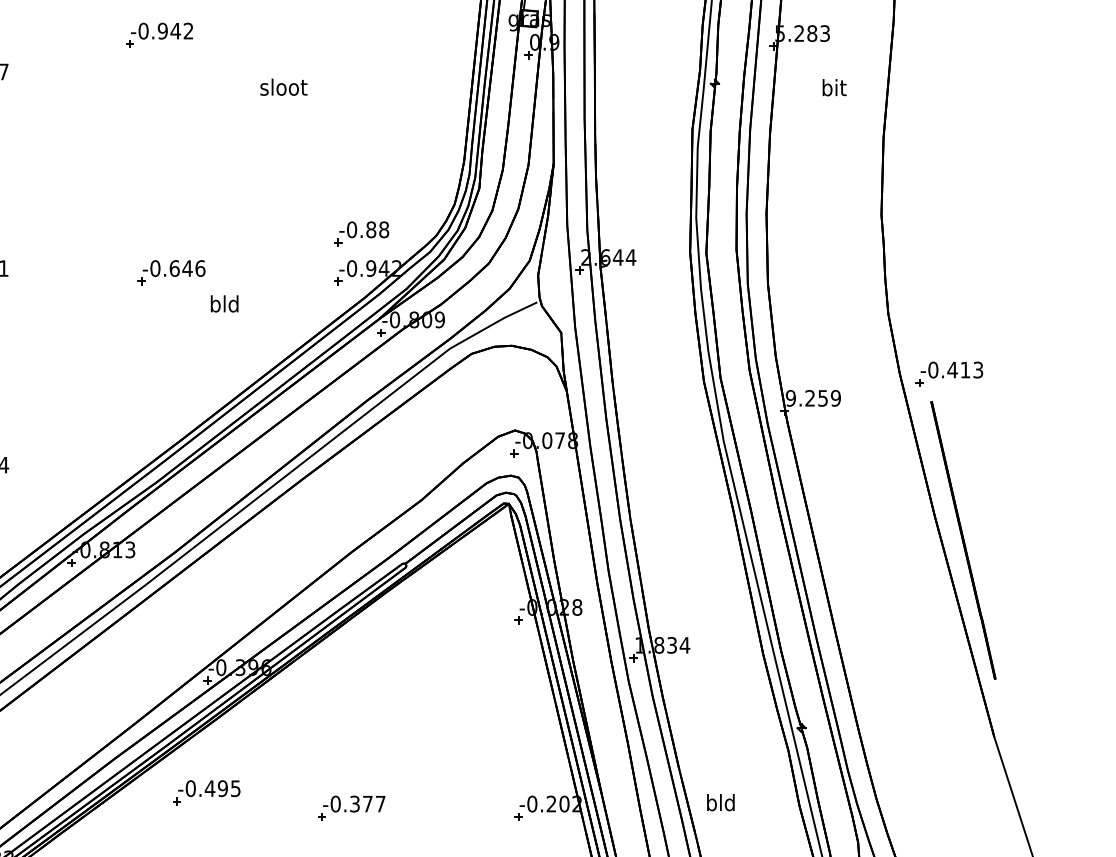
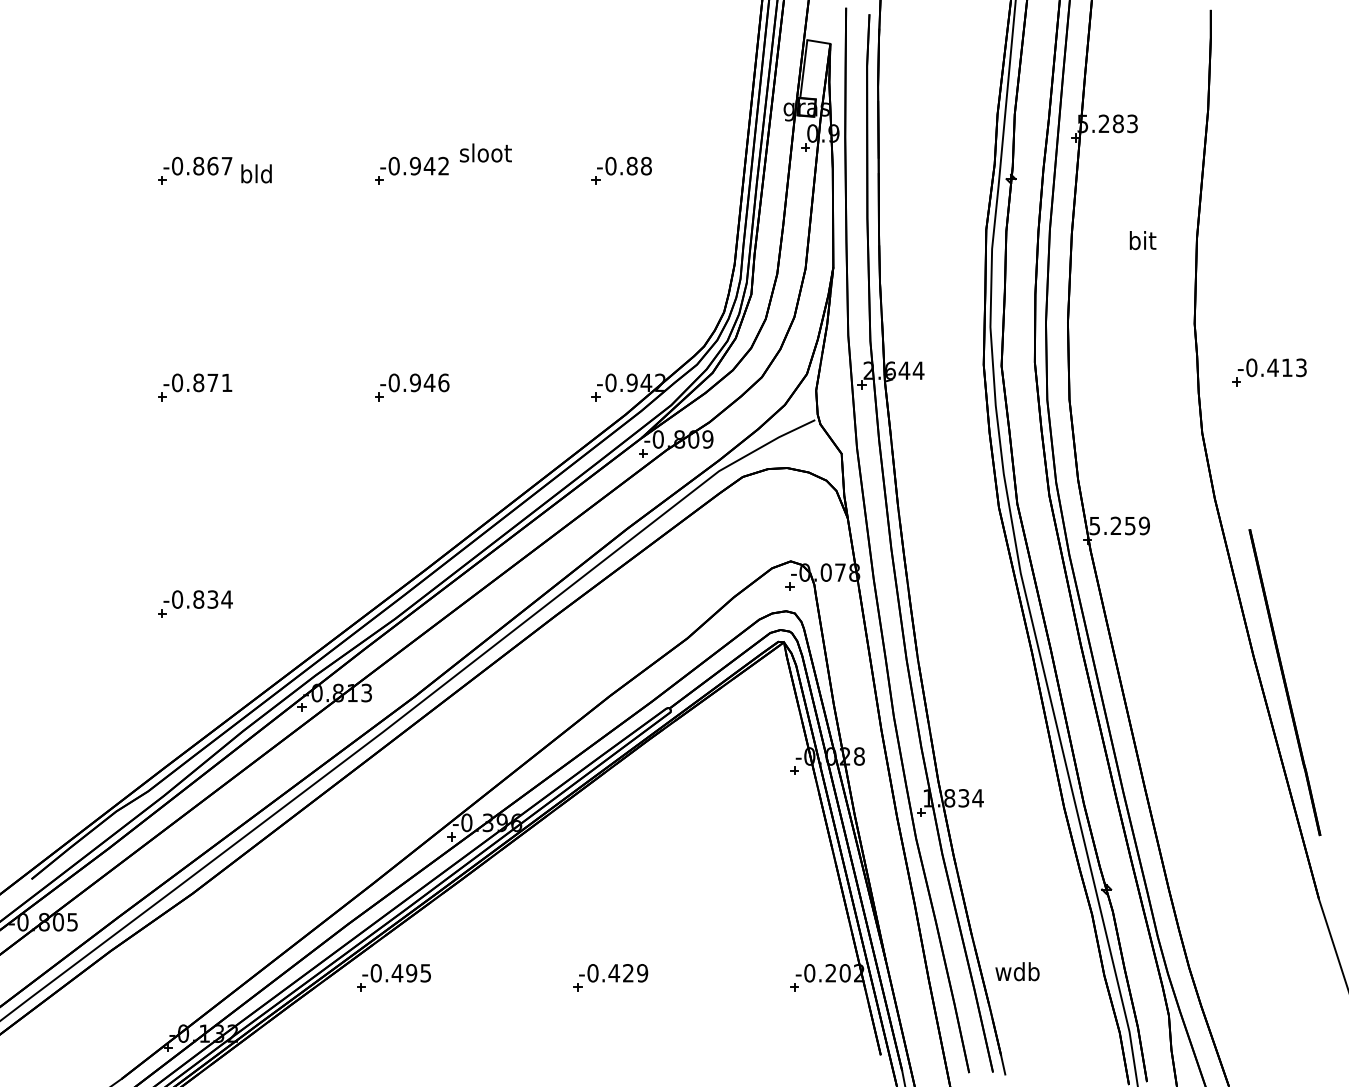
part: (159, 35) -> (411, 170), moved
text: (283, 86) -> (485, 152), moved
text: (834, 87) -> (1142, 240), moved
part: (361, 233) -> (621, 170), moved
text: (174, 268) -> (415, 382), -0.646 -> -0.946
text: (224, 303) -> (256, 173), moved
part: (949, 374) -> (1269, 372), moved
text: (790, 397) -> (1094, 525), 9.259 -> 5.259
part: (206, 792) -> (393, 977), moved
text: (720, 802) -> (1017, 971), bld -> wdb
text: (367, 804) -> (628, 973), -0.377 -> -0.429

